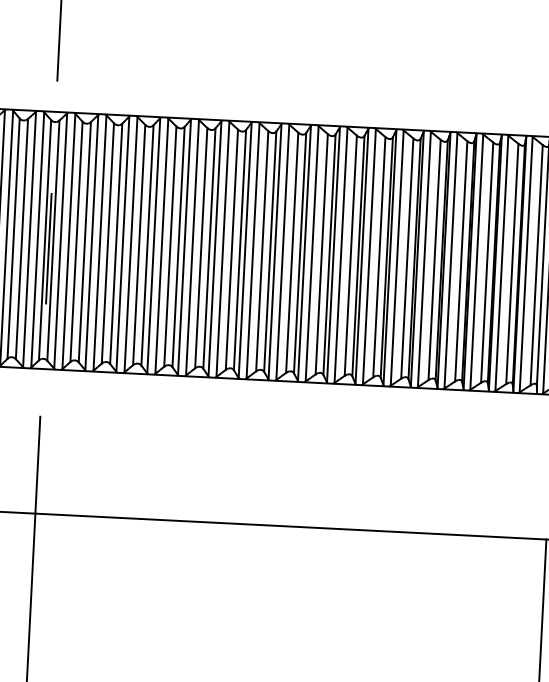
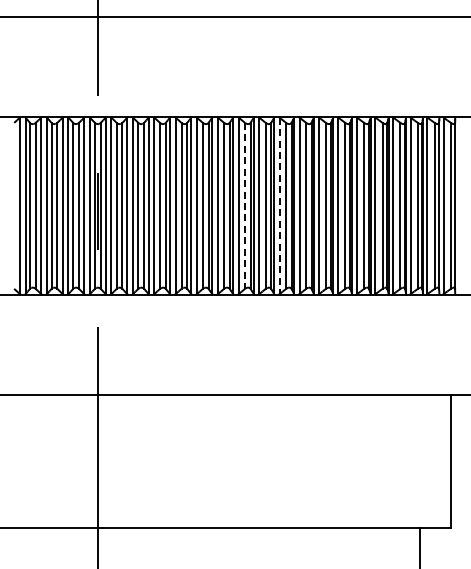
line: (262, 252) -> (245, 206), solid -> dashed
line: (312, 254) -> (279, 206), solid -> dashed

